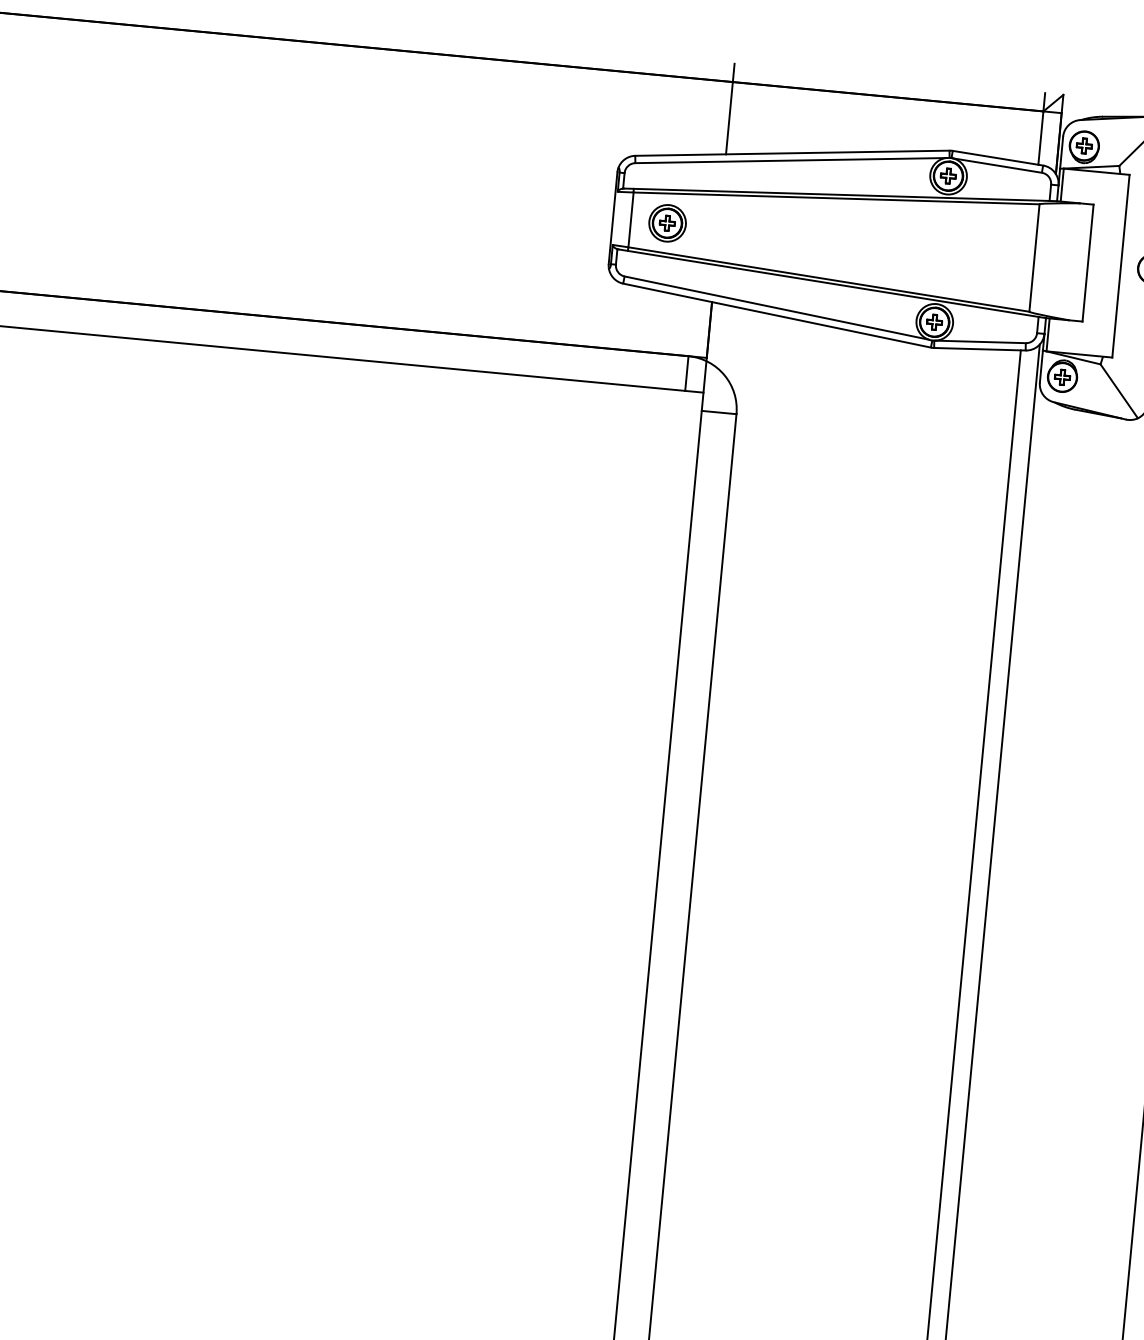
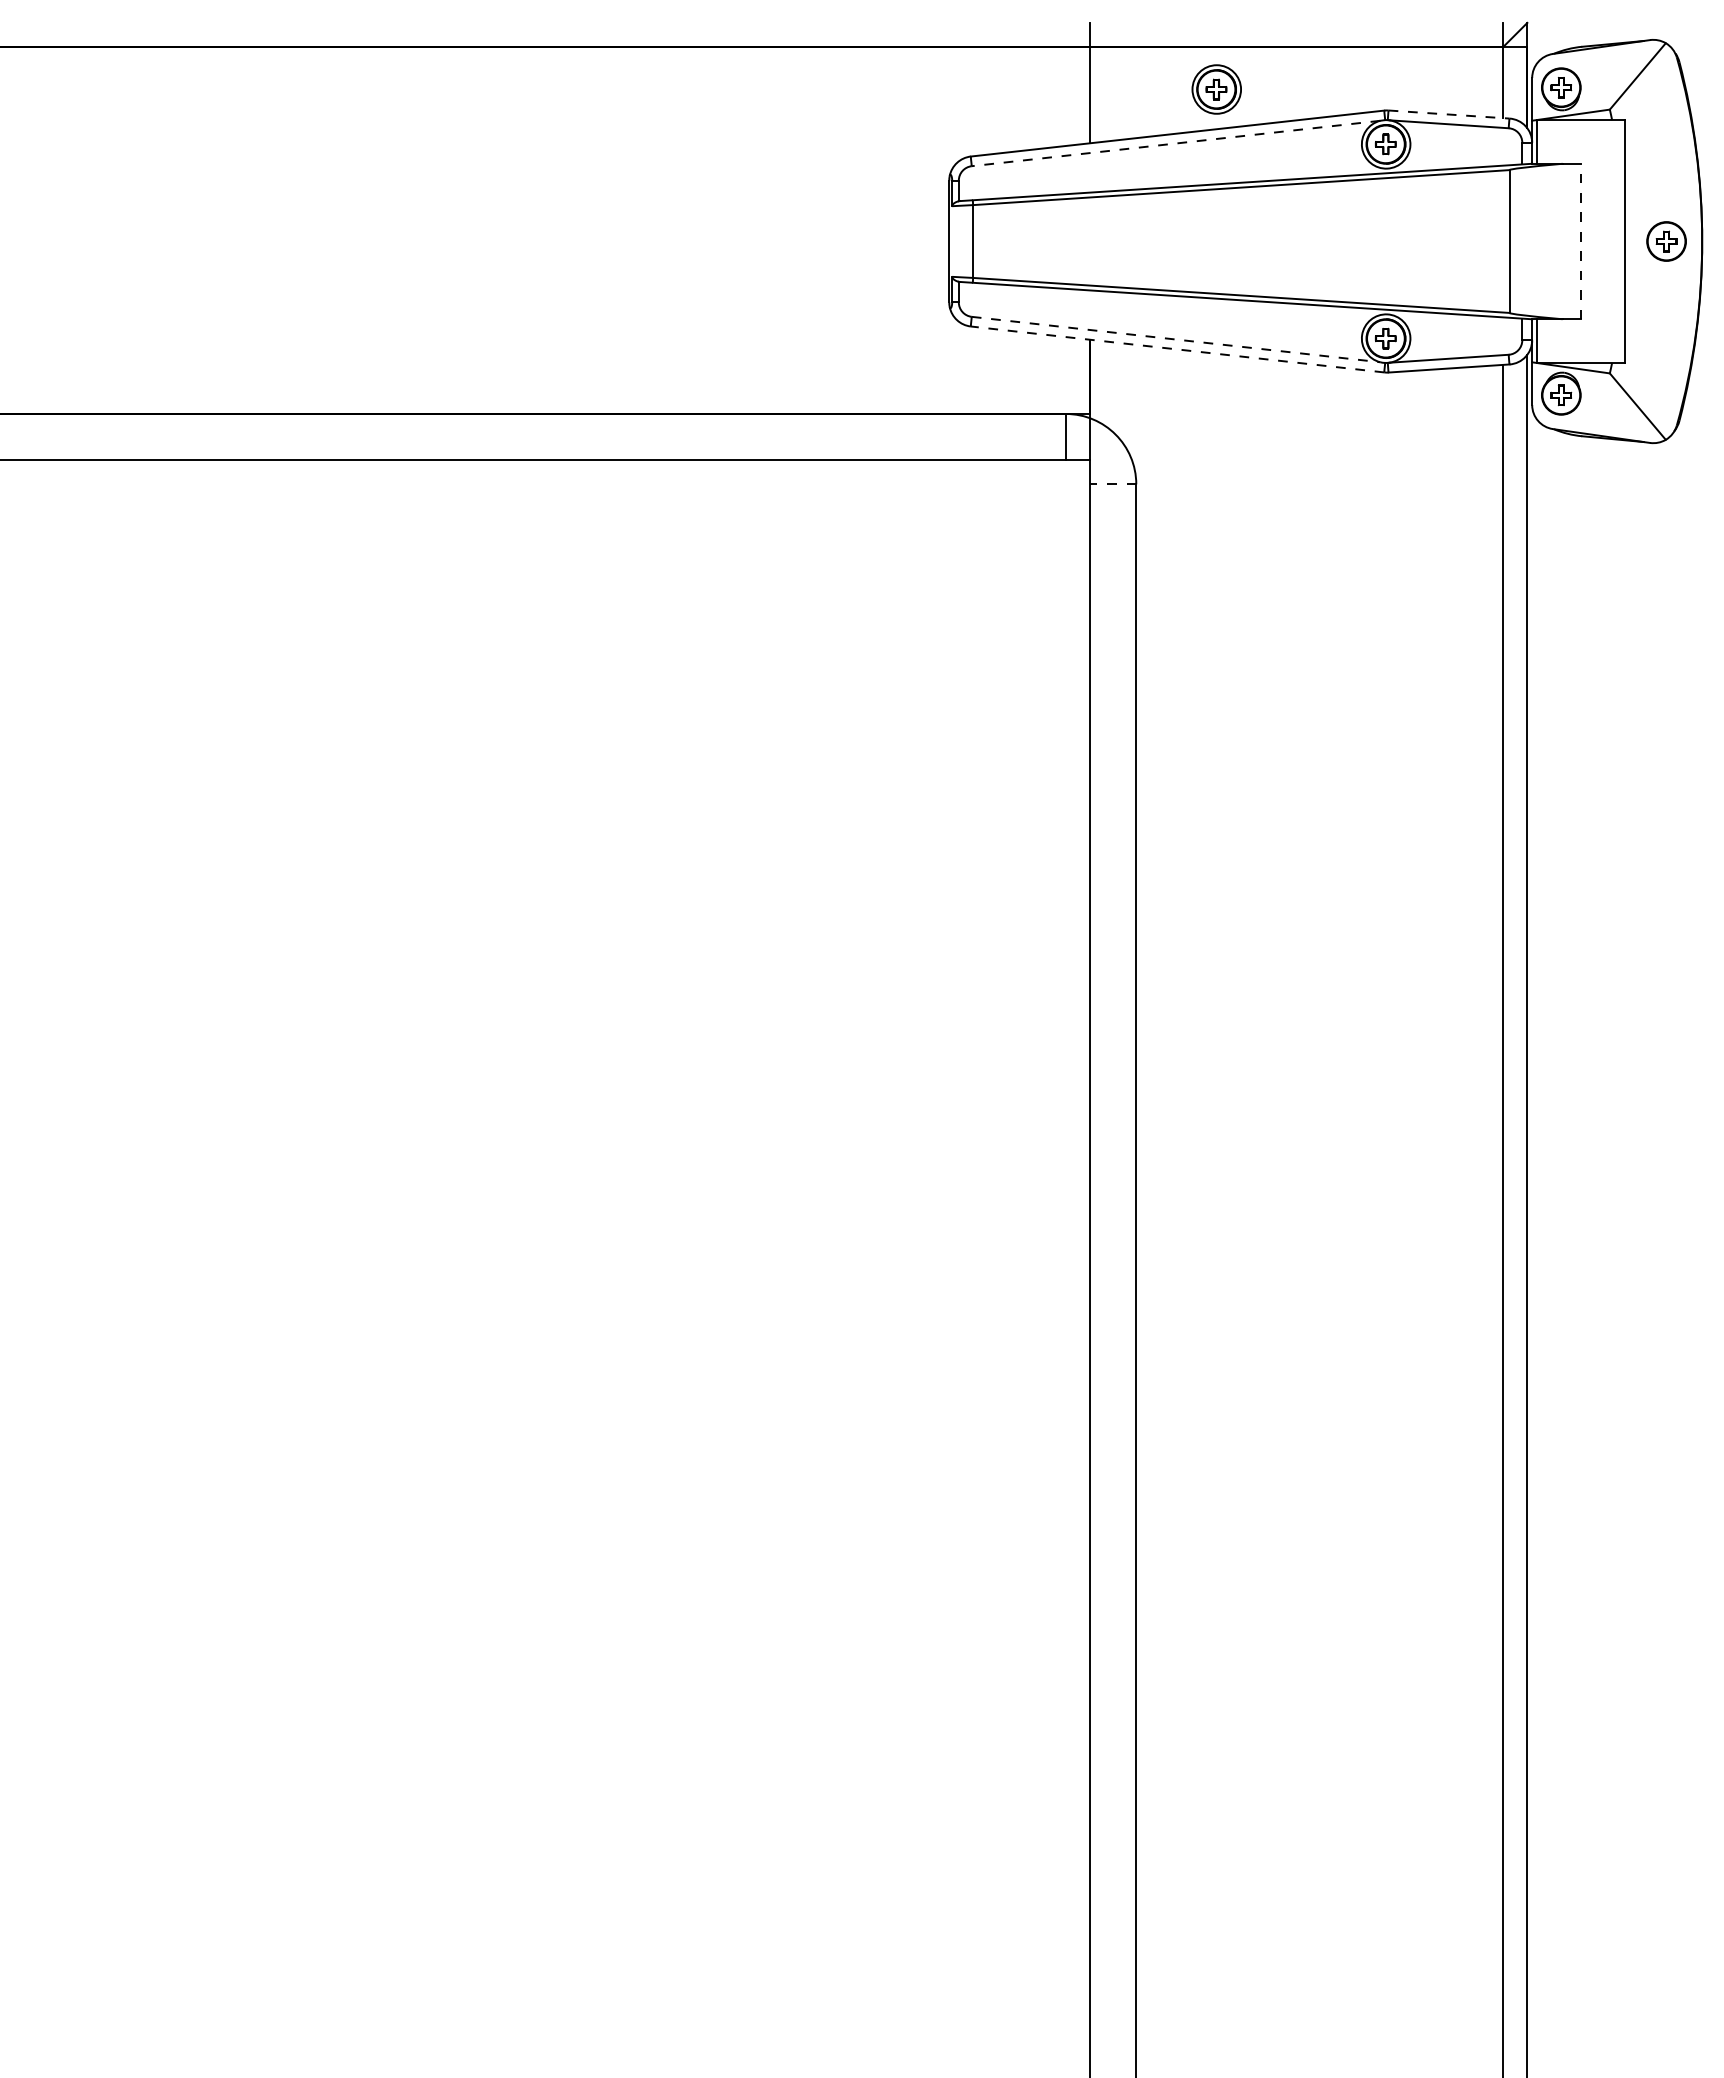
line: (998, 158) -> (1449, 114), solid -> dashed
line: (790, 160) -> (1175, 143), solid -> dashed
part: (667, 223) -> (1216, 89), moved
line: (1087, 263) -> (1580, 241), solid -> dashed
line: (777, 308) -> (1176, 339), solid -> dashed
line: (777, 315) -> (1177, 349), solid -> dashed
line: (718, 412) -> (1112, 484), solid -> dashed

